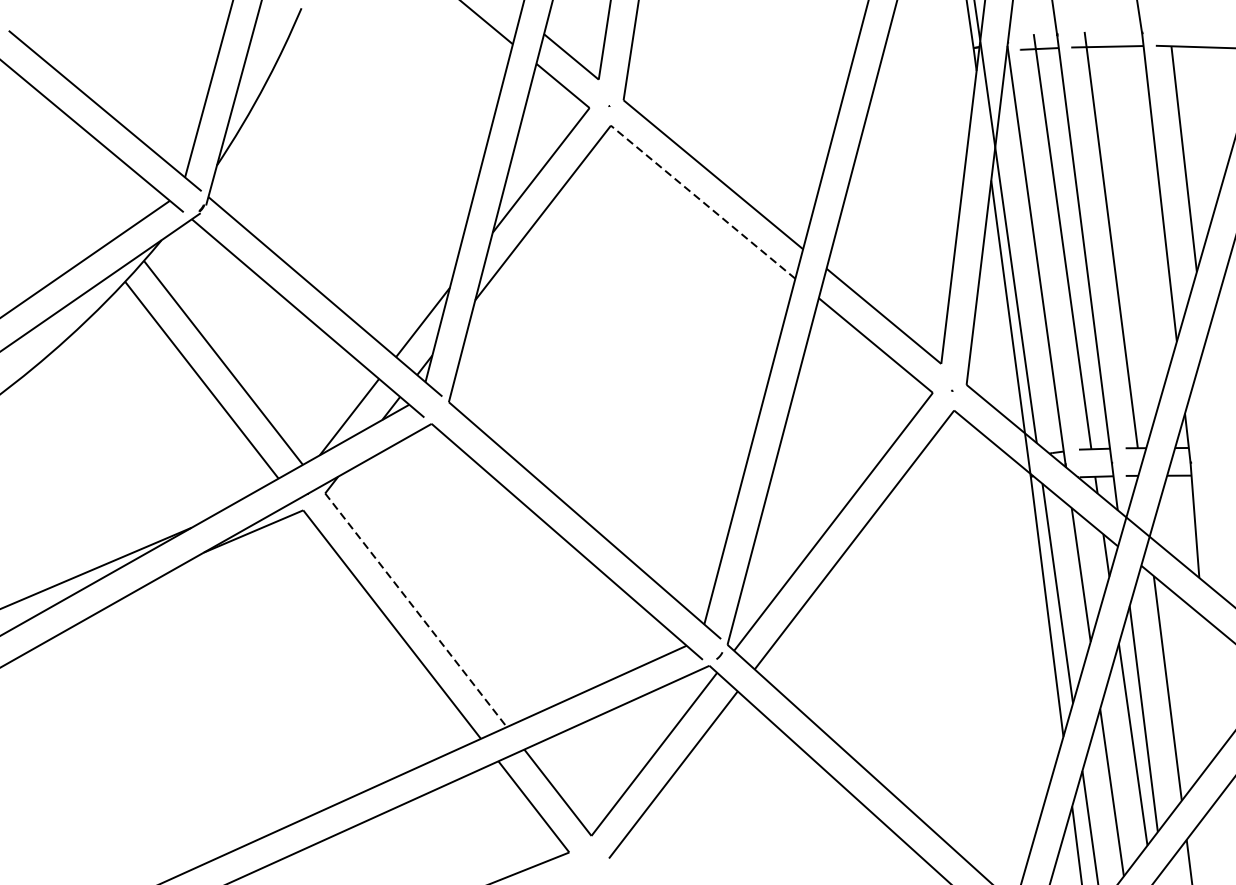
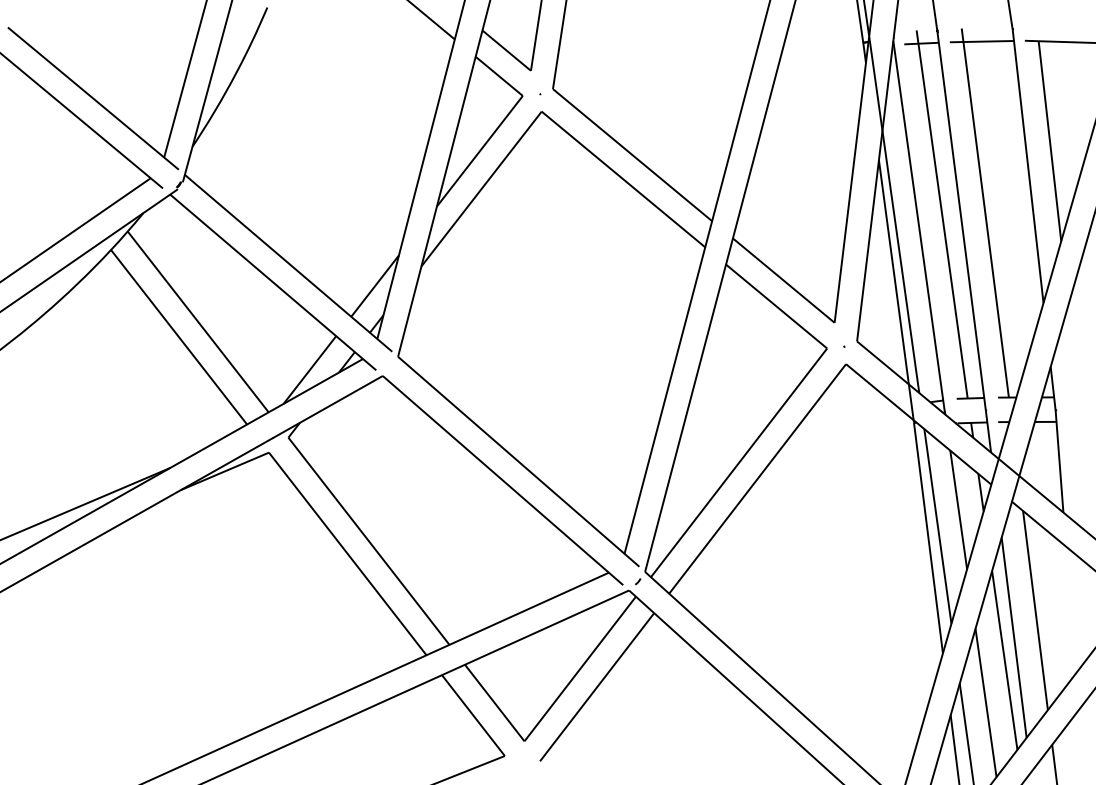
line: (703, 202) -> (623, 179), dashed -> solid
line: (416, 610) -> (369, 541), dashed -> solid

